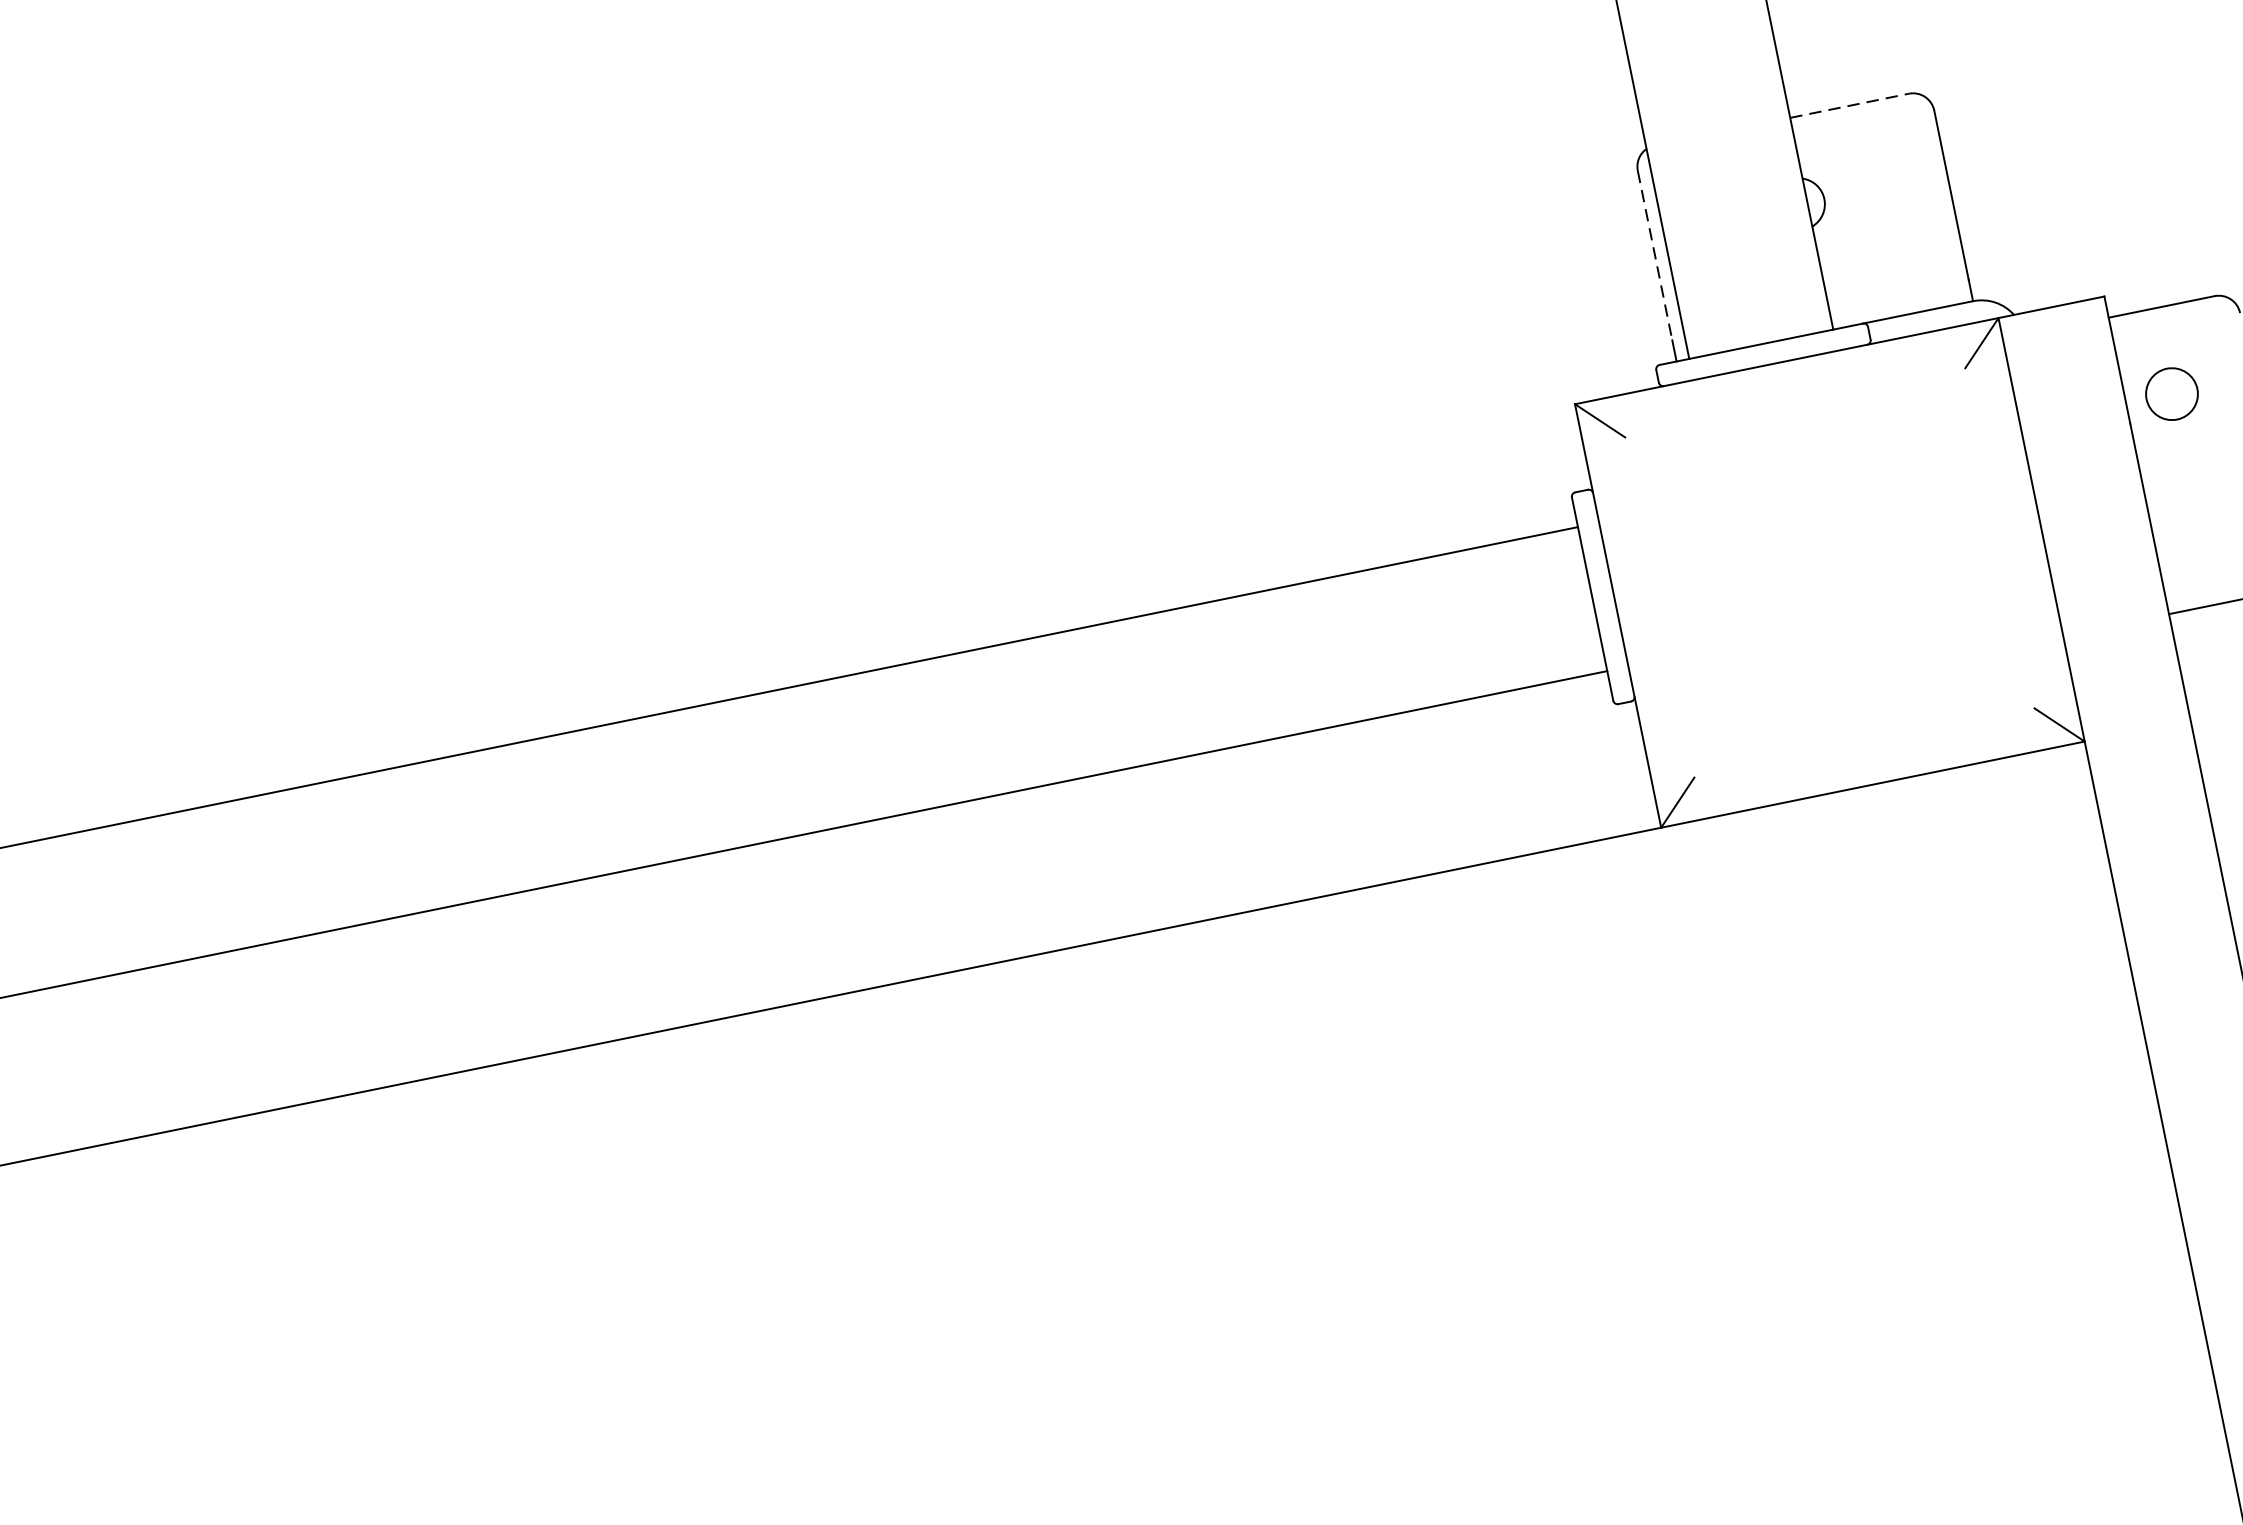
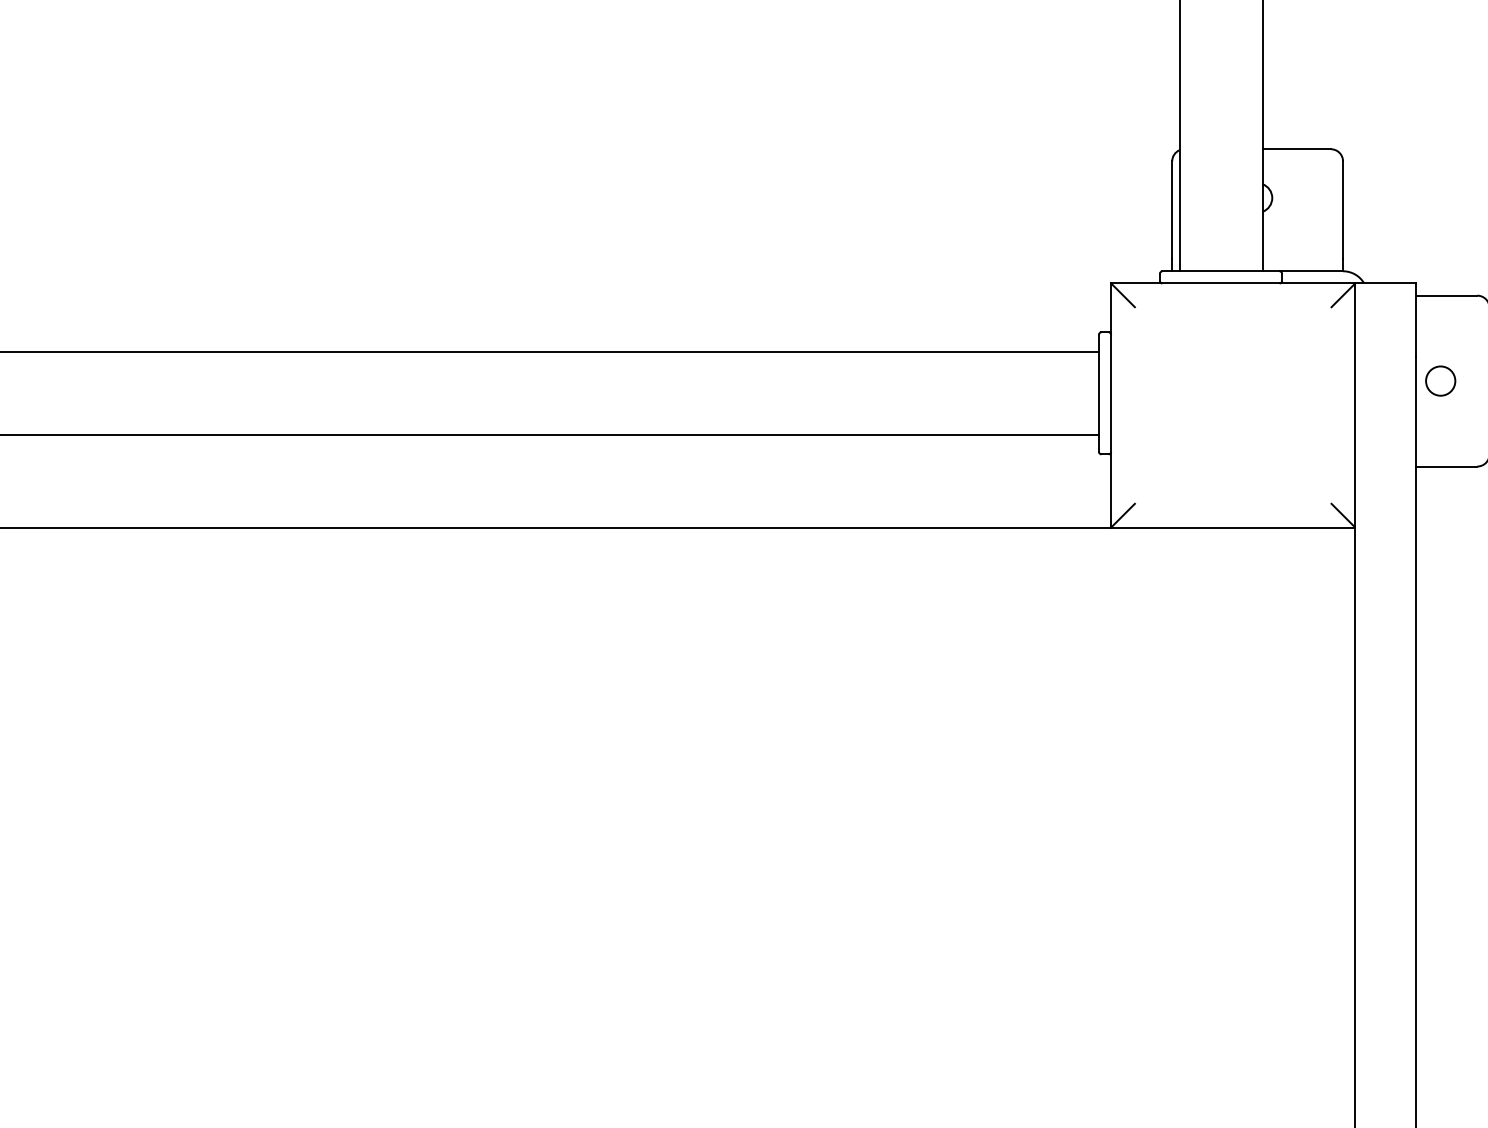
line: (1851, 106) -> (1297, 149), dashed -> solid
line: (1655, 255) -> (1172, 210), dashed -> solid
circle: (2171, 393) -> (1440, 380), moved

